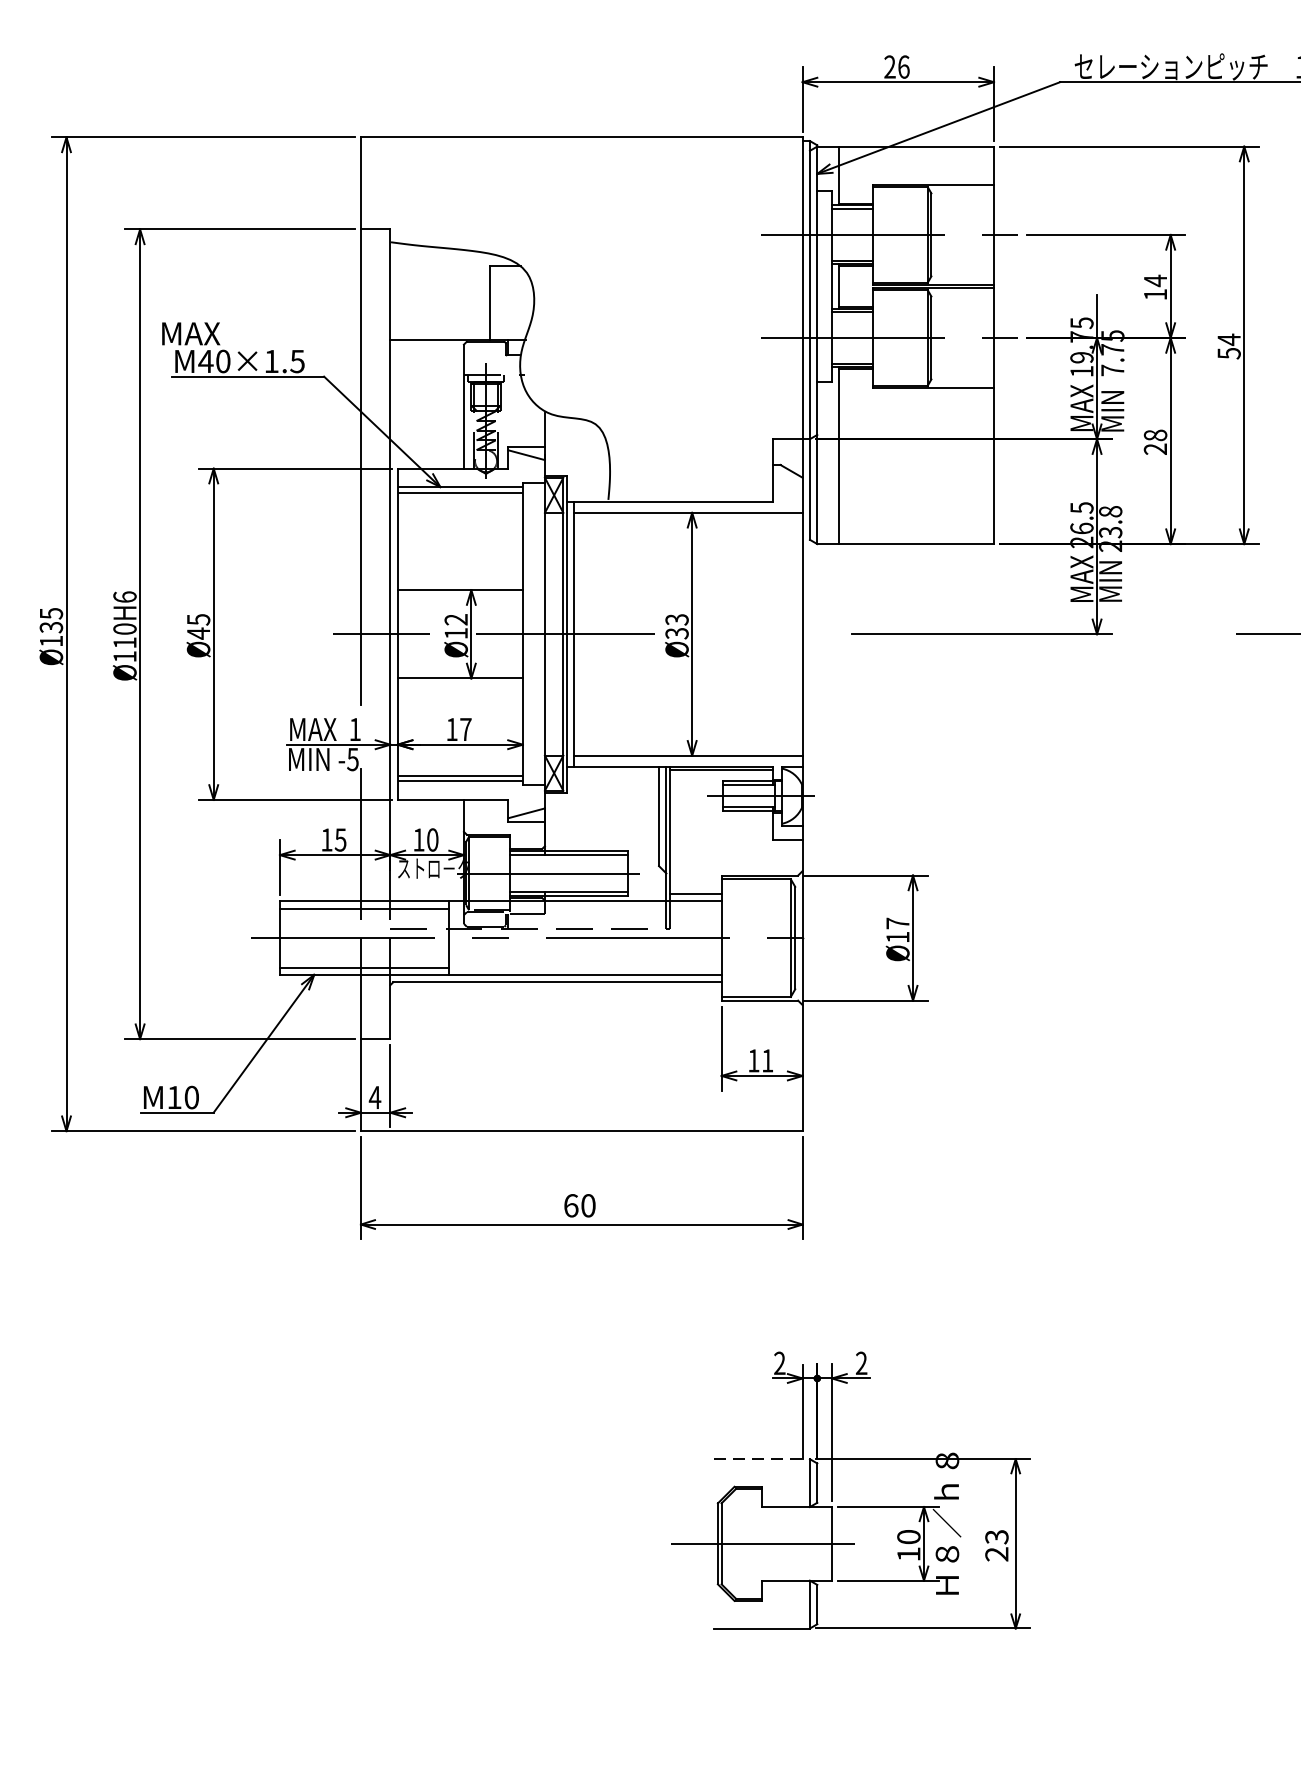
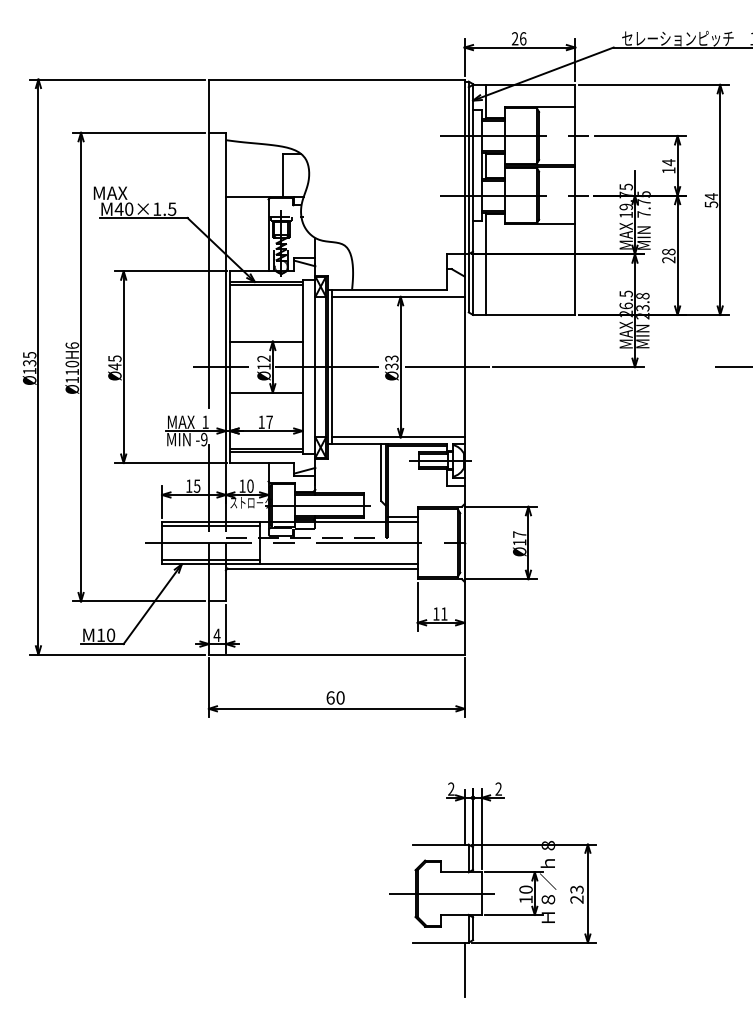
line: (771, 634) -> (446, 367), added
text: (353, 759) -> (204, 439), -5 -> -9
line: (762, 1458) -> (441, 844), dashed -> solid
line: (802, 1674) -> (464, 969), added

